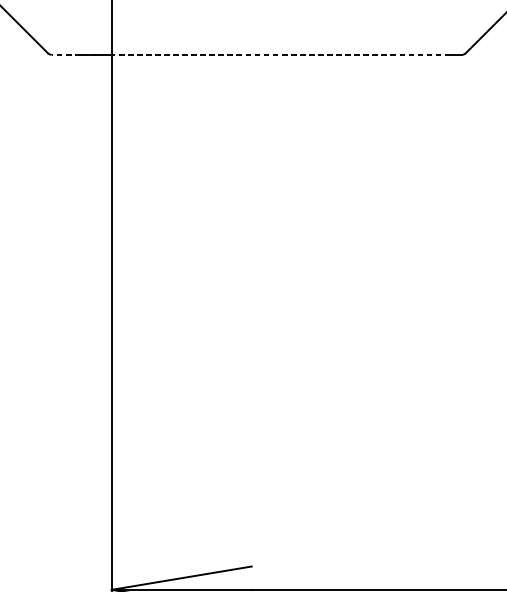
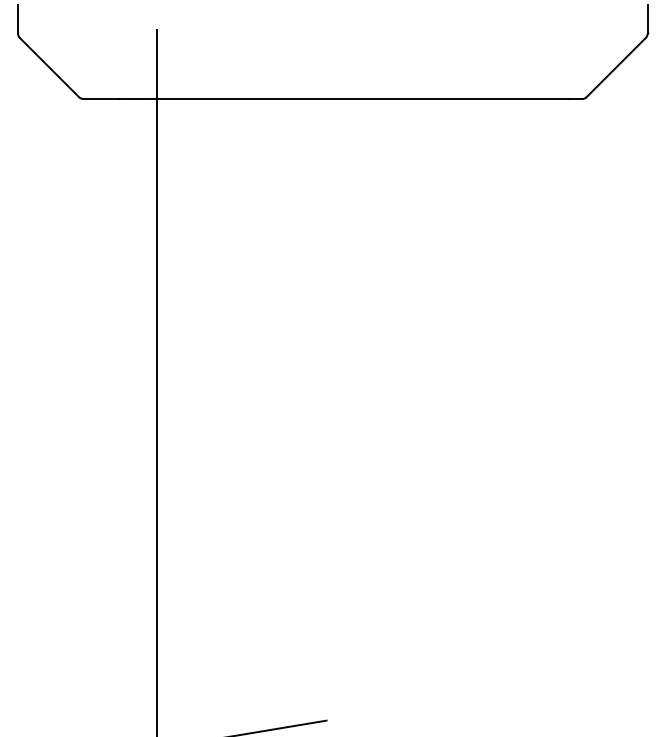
line: (66, 55) -> (101, 99), dashed -> solid
line: (280, 55) -> (361, 99), dashed -> solid

